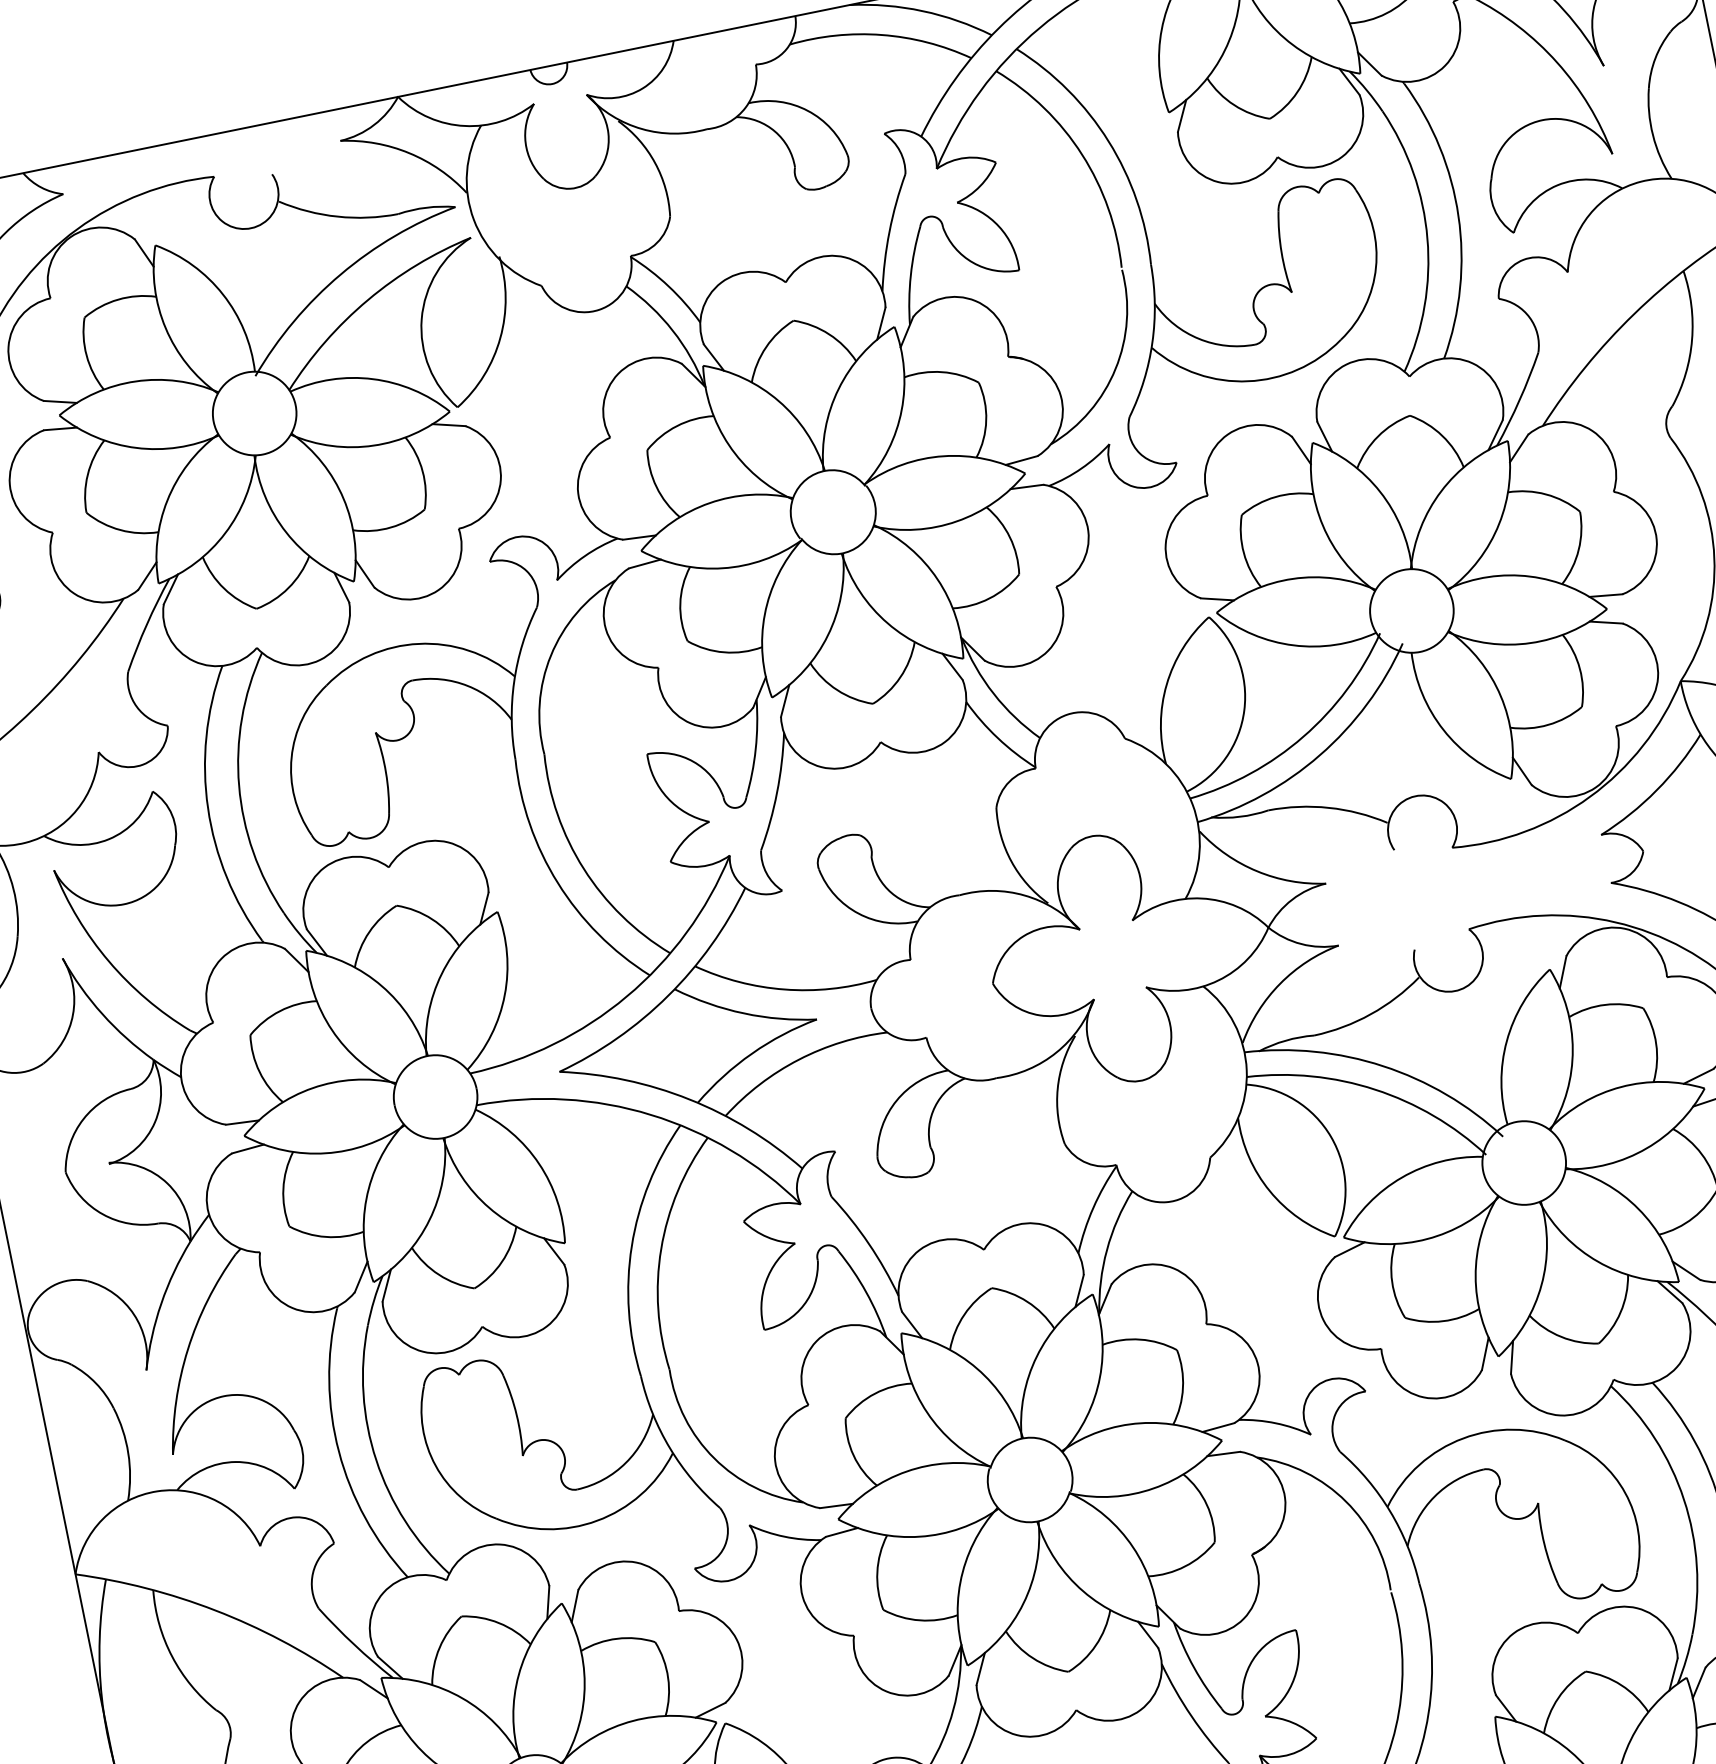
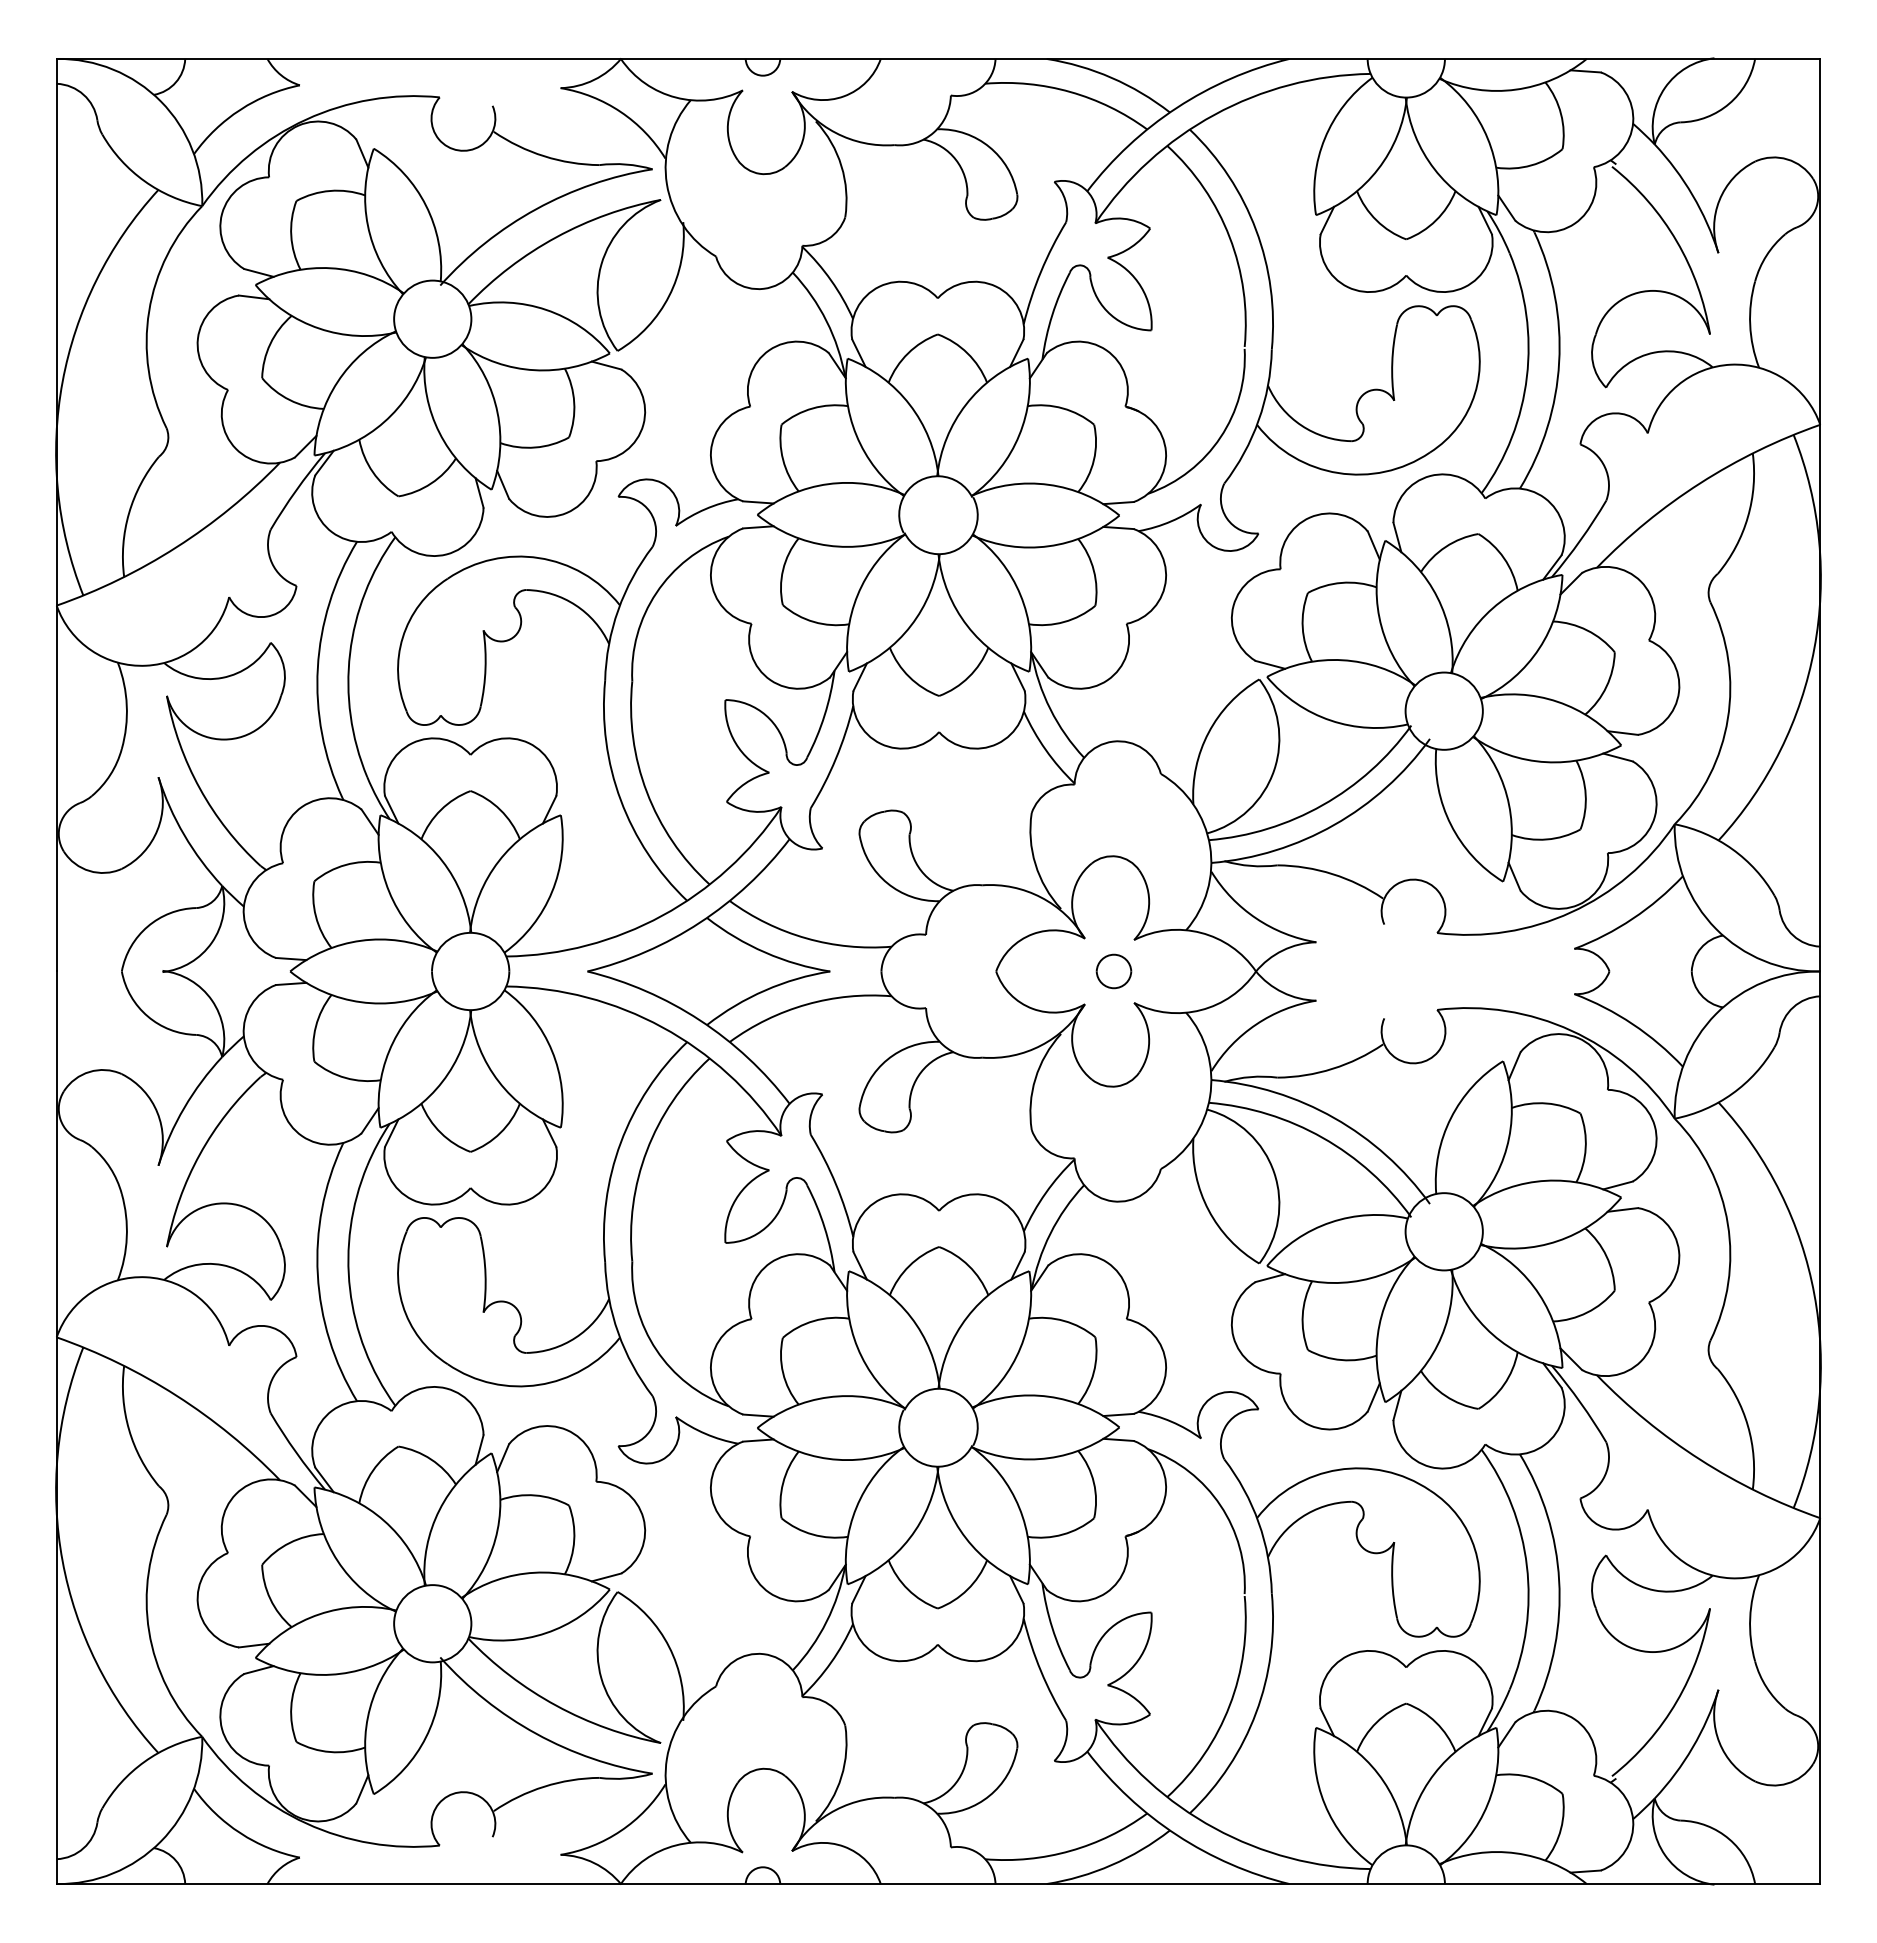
part: (1117, 958) -> (1113, 971), added

